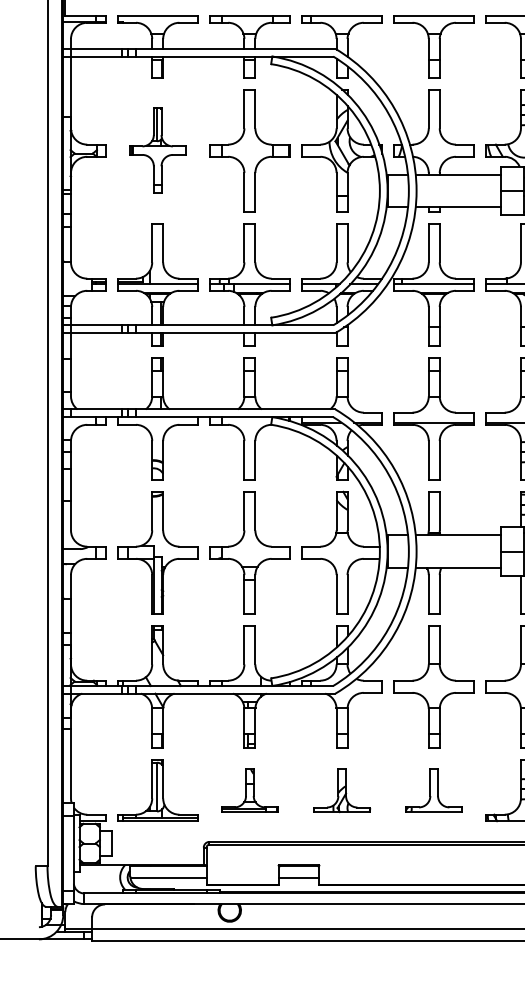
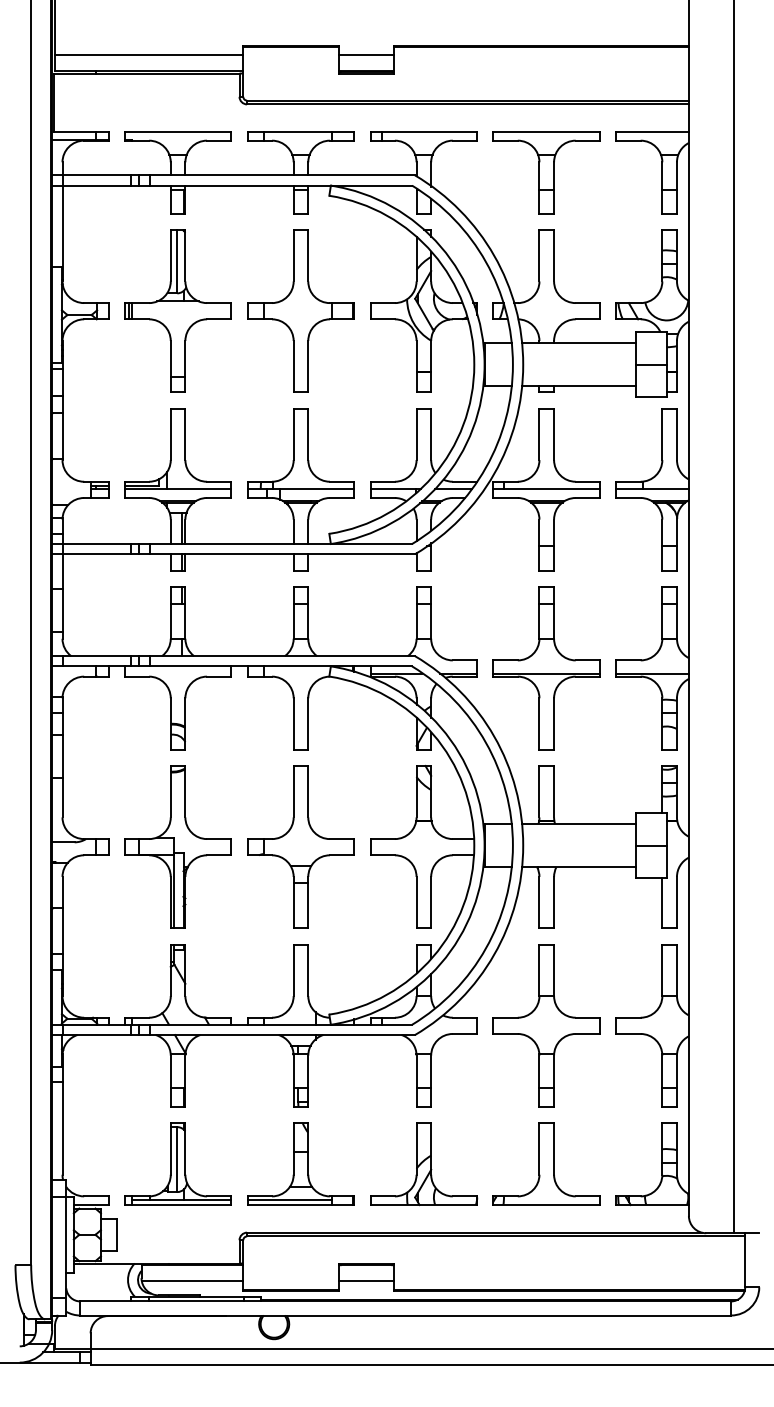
part: (157, 150) -> (177, 310), size x1.43
part: (249, 790) -> (300, 1163), size x1.43
part: (342, 790) -> (424, 1164), size x1.43
part: (434, 790) -> (546, 1163), size x1.43

